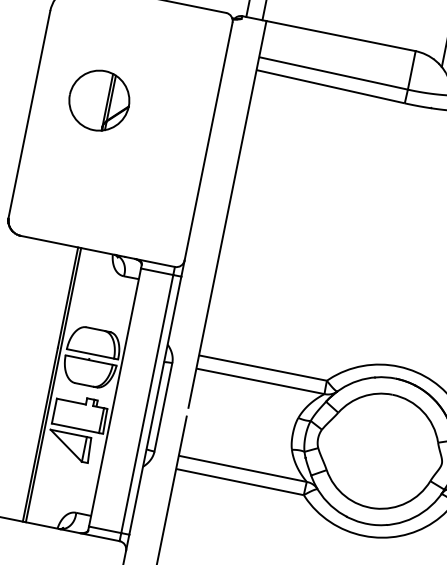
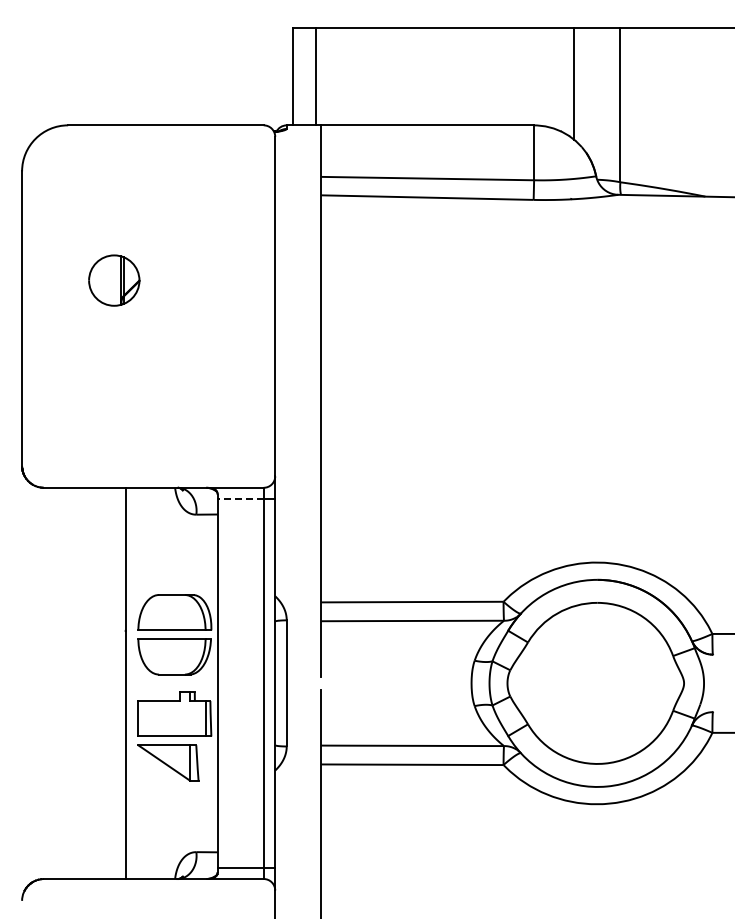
part: (99, 100) -> (114, 280), size x0.6
line: (156, 271) -> (240, 499), solid -> dashed
line: (53, 385) -> (129, 683), removed

